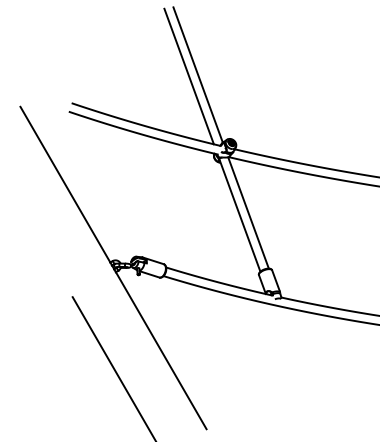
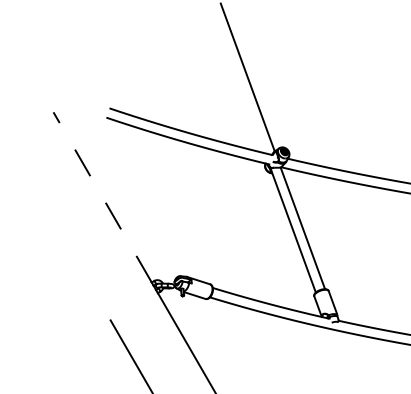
line: (188, 76) -> (237, 79), removed
line: (65, 184) -> (102, 197), solid -> dashed

